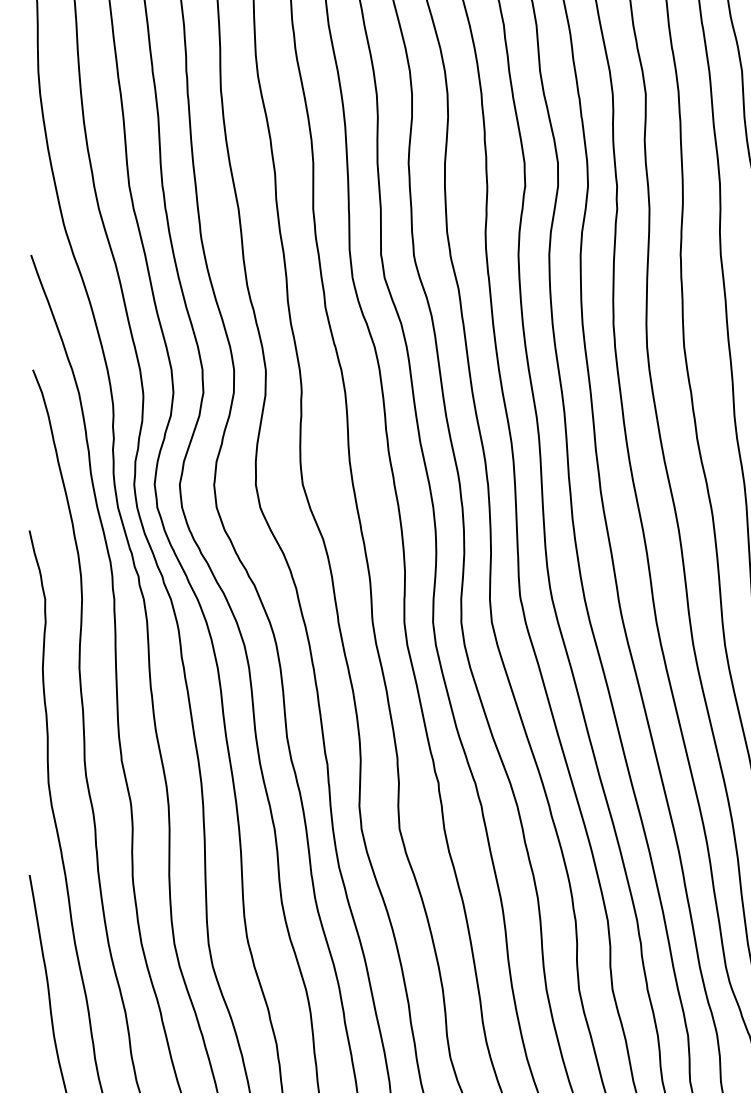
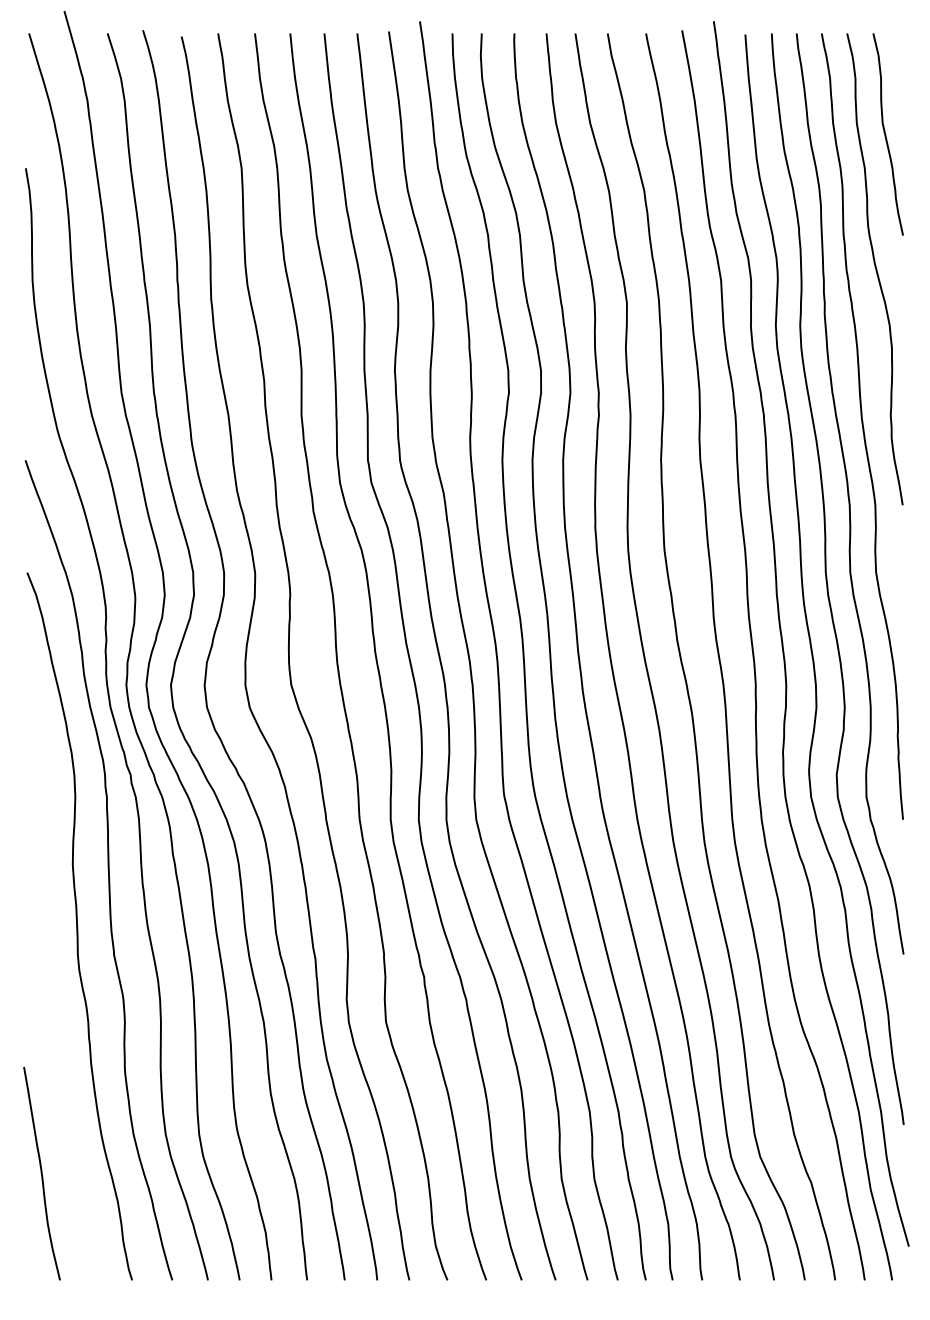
curve: (54, 813) -> (48, 1006), removed

